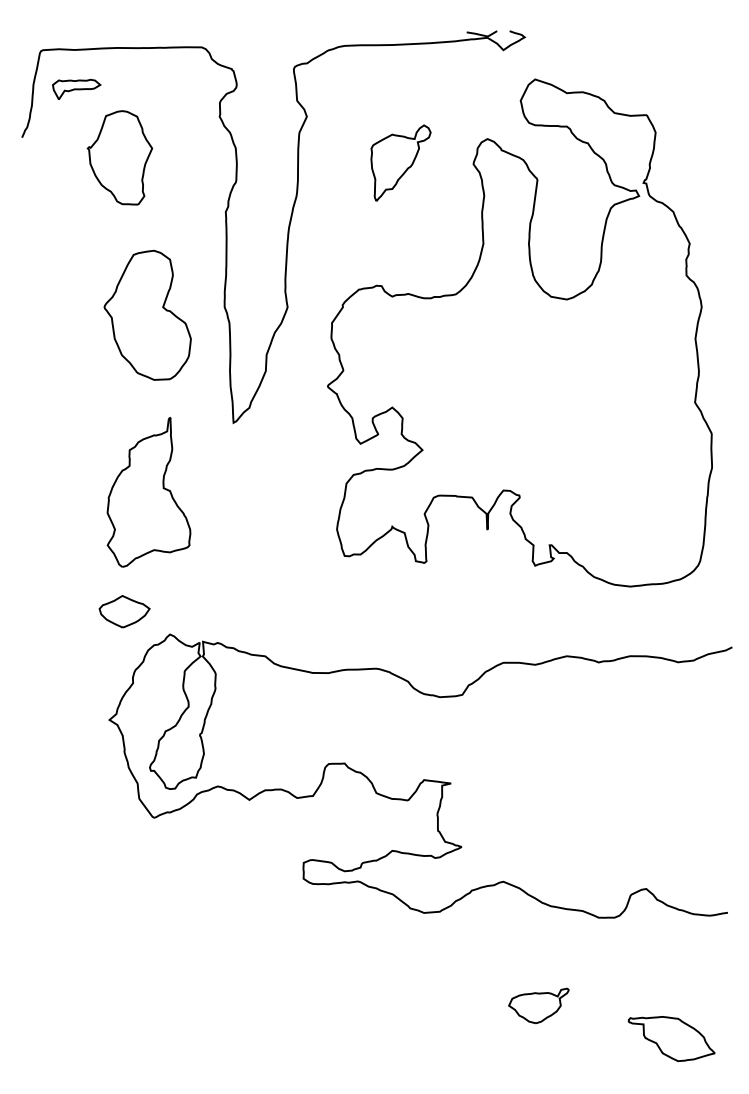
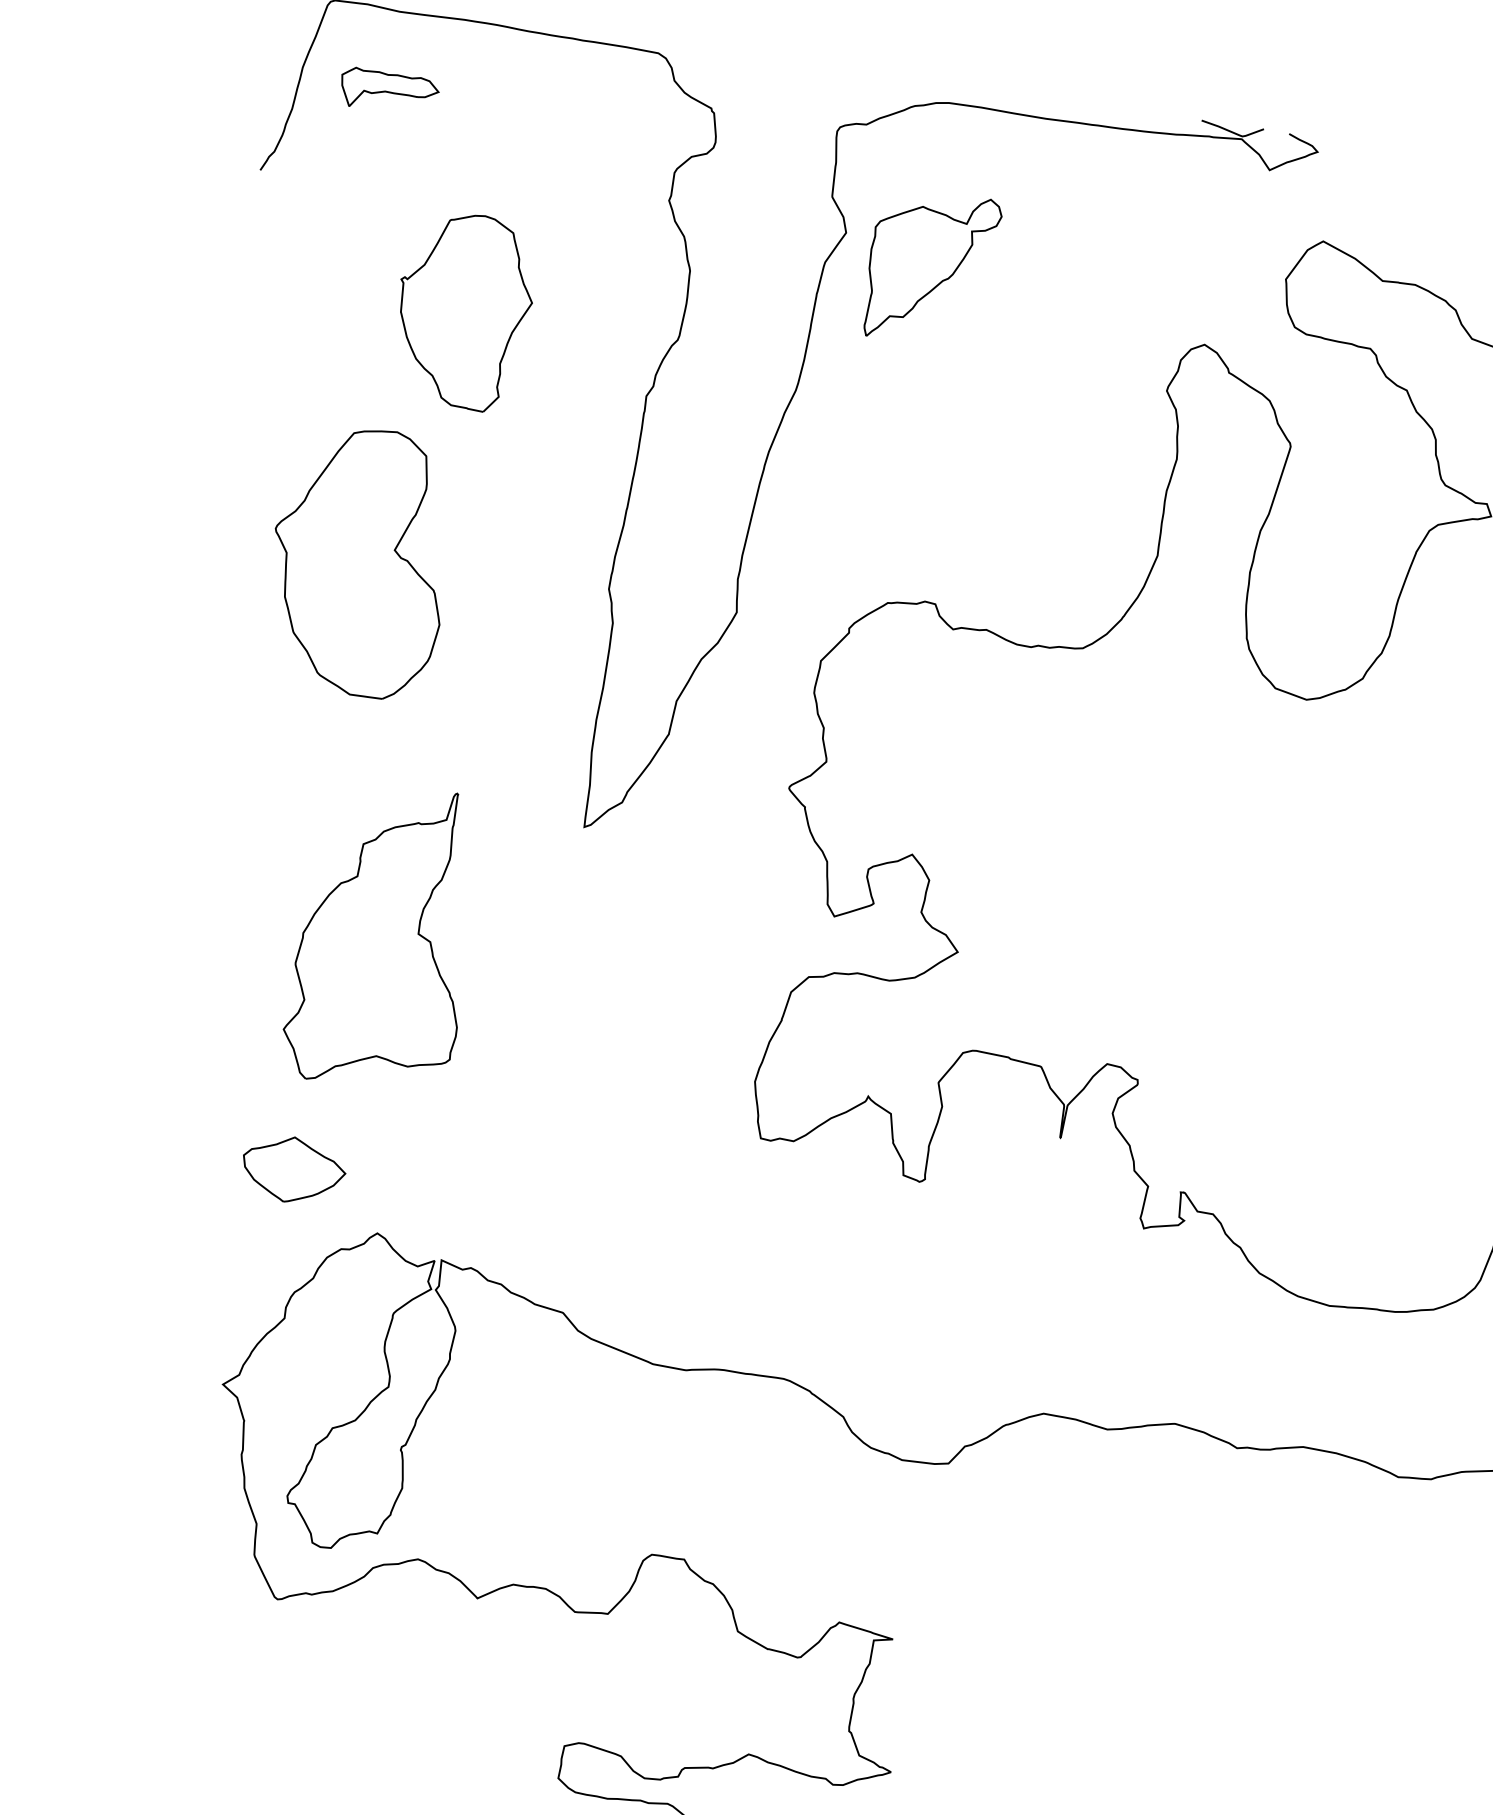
part: (119, 157) -> (462, 309), moved
part: (400, 162) -> (929, 266), moved
part: (147, 314) -> (360, 559), moved

